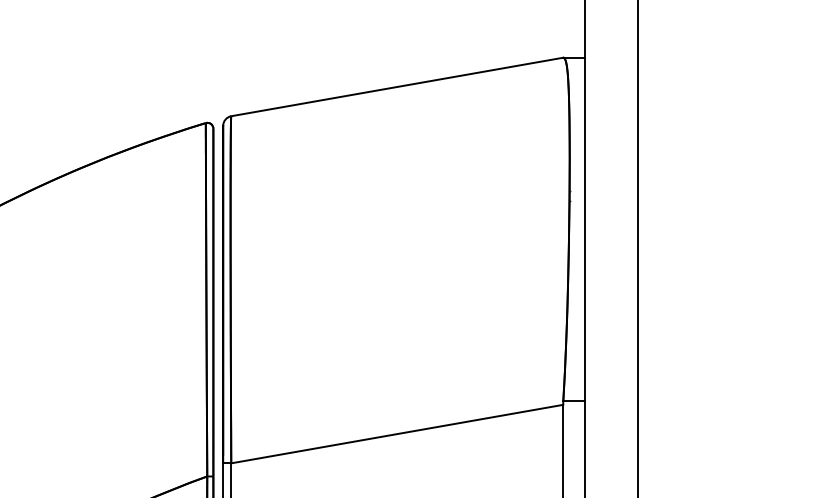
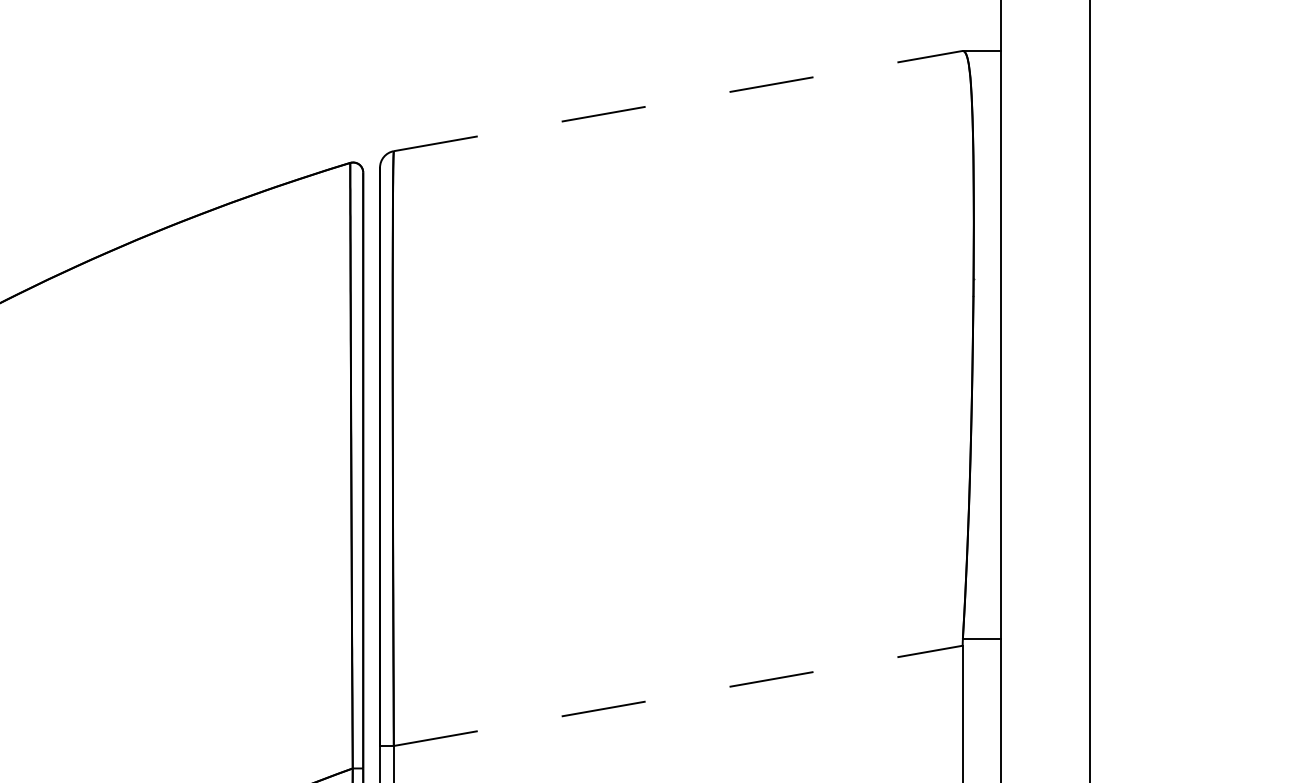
line: (397, 87) -> (678, 101), solid -> dashed
line: (397, 434) -> (678, 696), solid -> dashed

